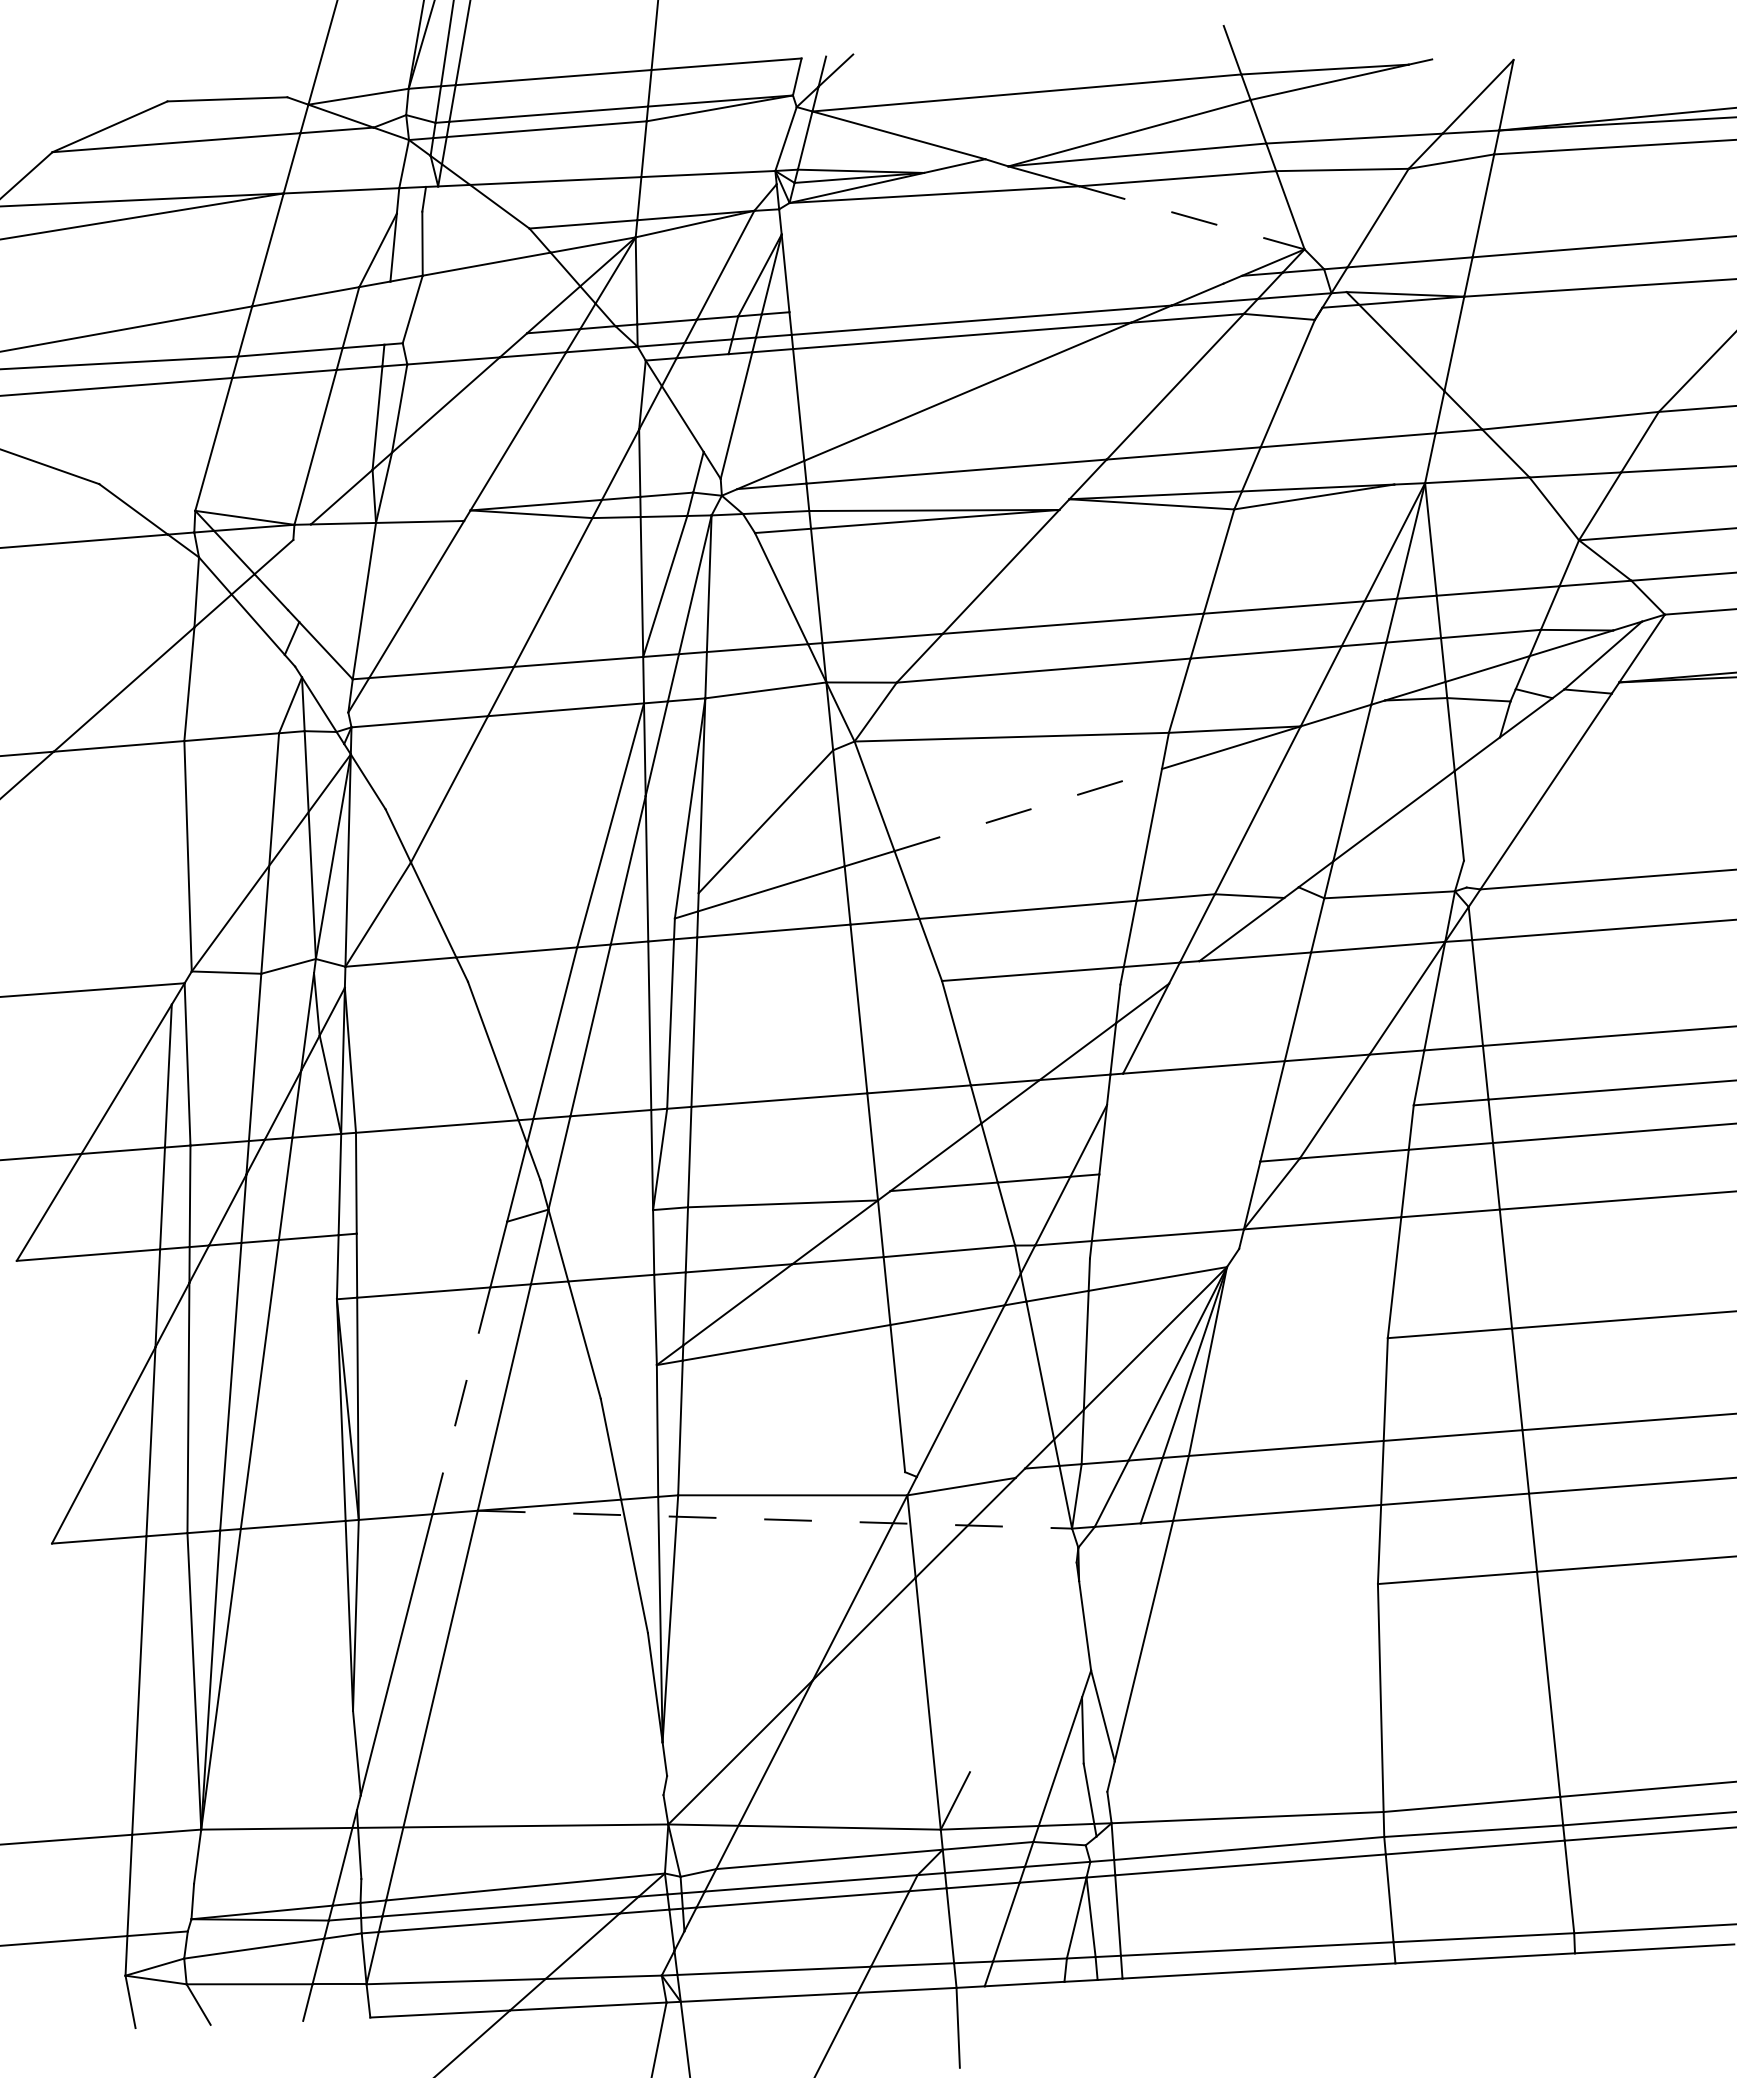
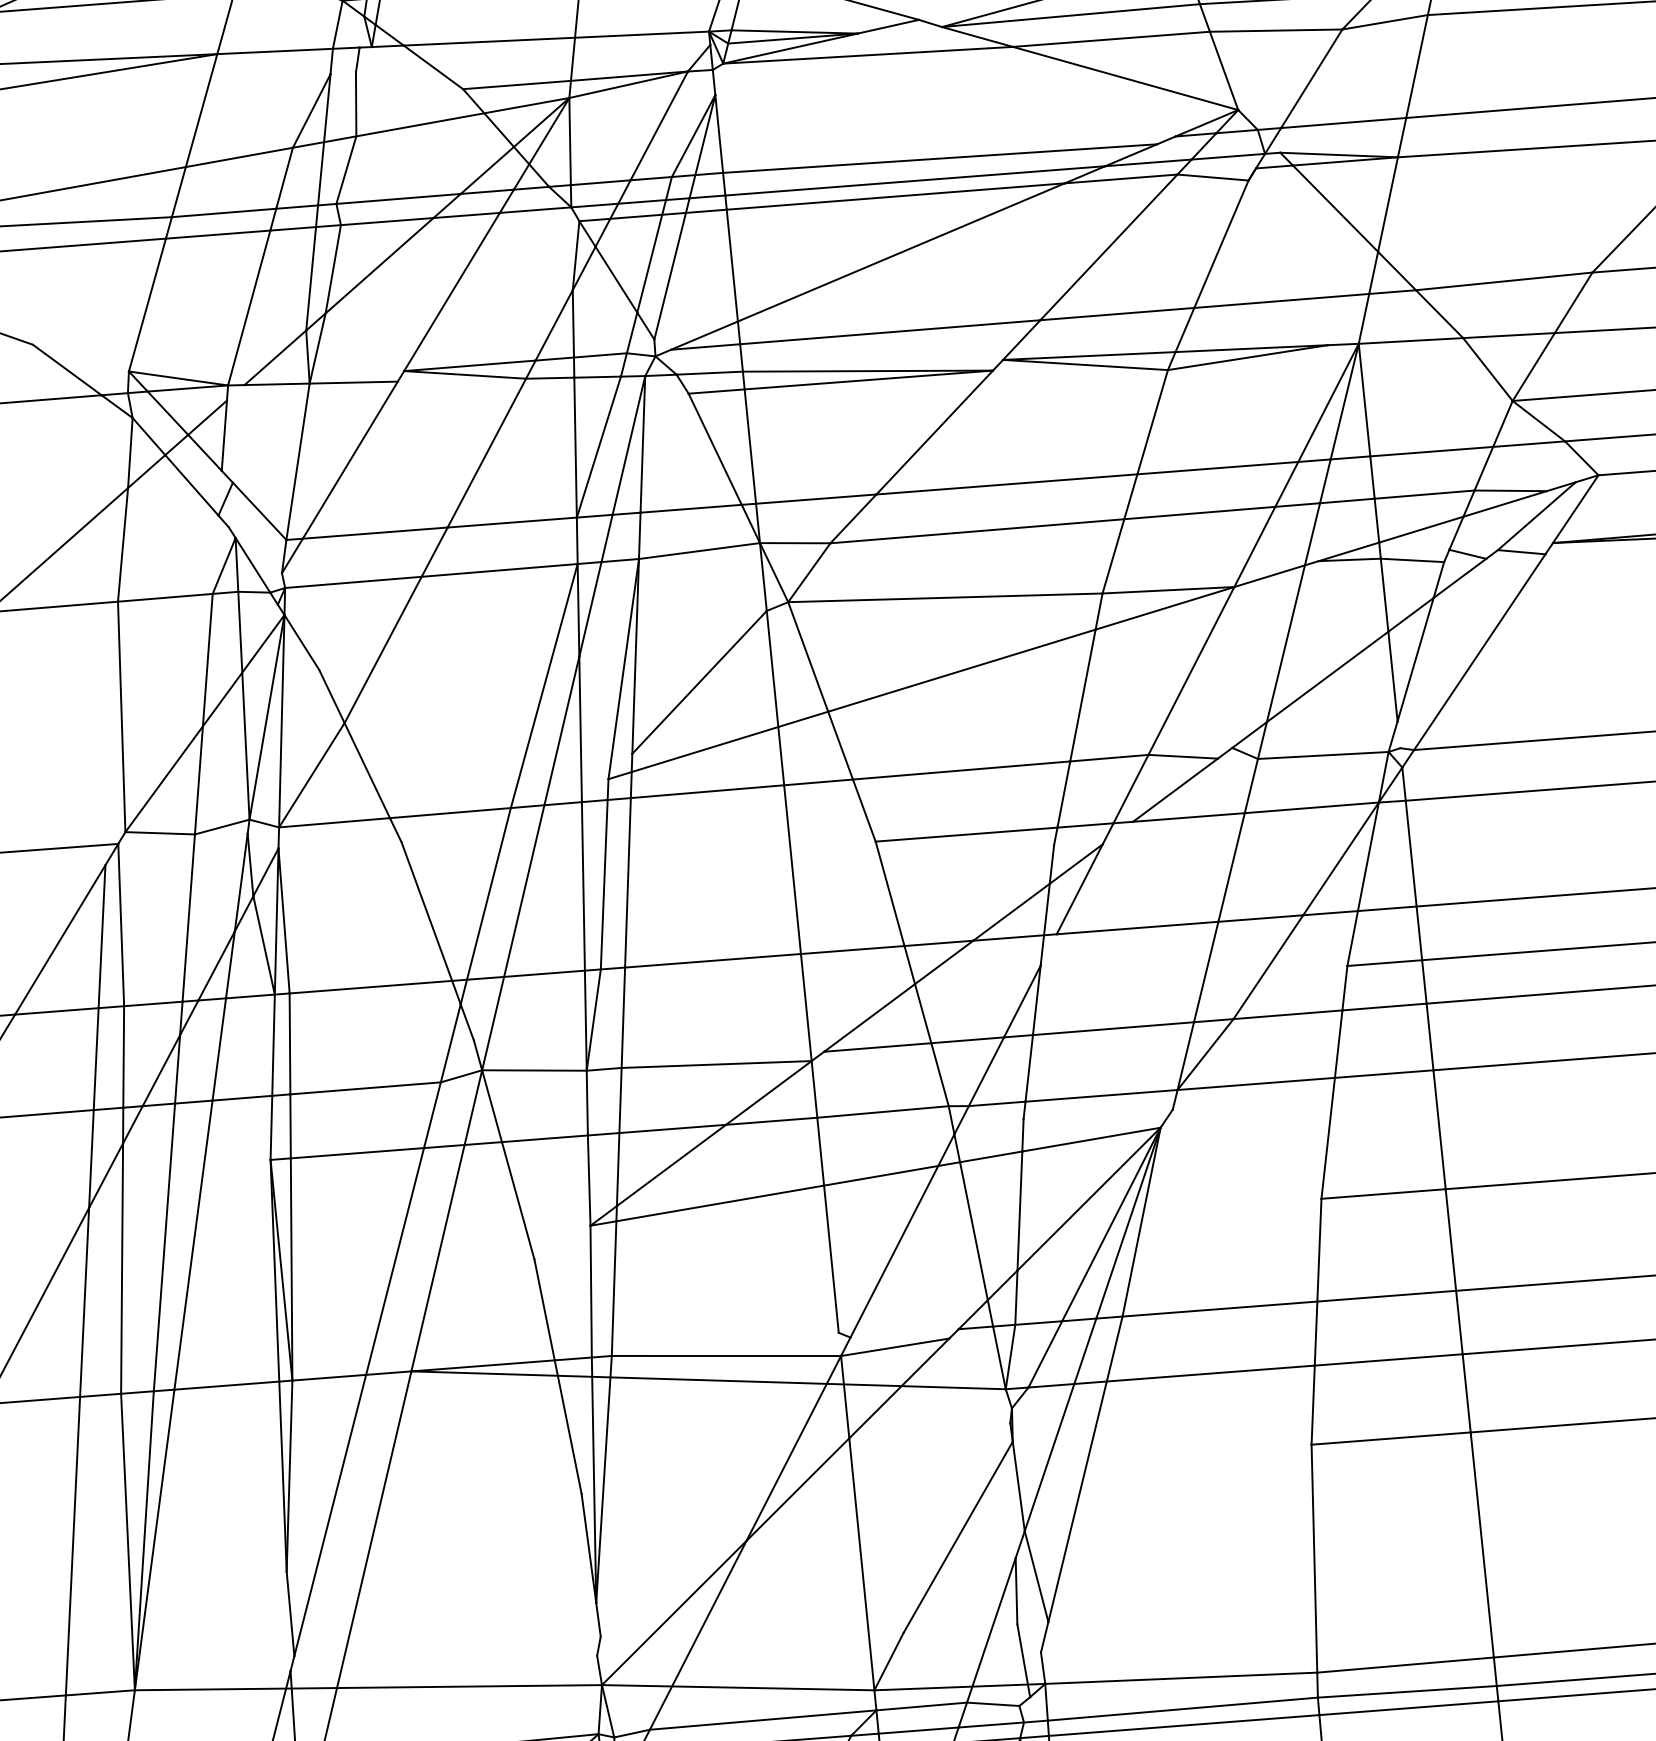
line: (1191, 217) -> (1125, 78), dashed -> solid
line: (1006, 297) -> (940, 158), added
line: (387, 312) -> (321, 173), added
line: (464, 338) -> (398, 199), added
line: (715, 402) -> (649, 263), added
line: (290, 574) -> (224, 435), added
line: (1481, 798) -> (1415, 659), added
line: (1028, 810) -> (962, 671), dashed -> solid
line: (1179, 1167) -> (1113, 1028), added
line: (600, 1209) -> (534, 1070), added
line: (431, 1227) -> (365, 1088), added
line: (461, 1401) -> (395, 1262), dashed -> solid
line: (775, 1519) -> (709, 1380), dashed -> solid
line: (1115, 1596) -> (1049, 1457), added
line: (1024, 1676) -> (958, 1537), added

